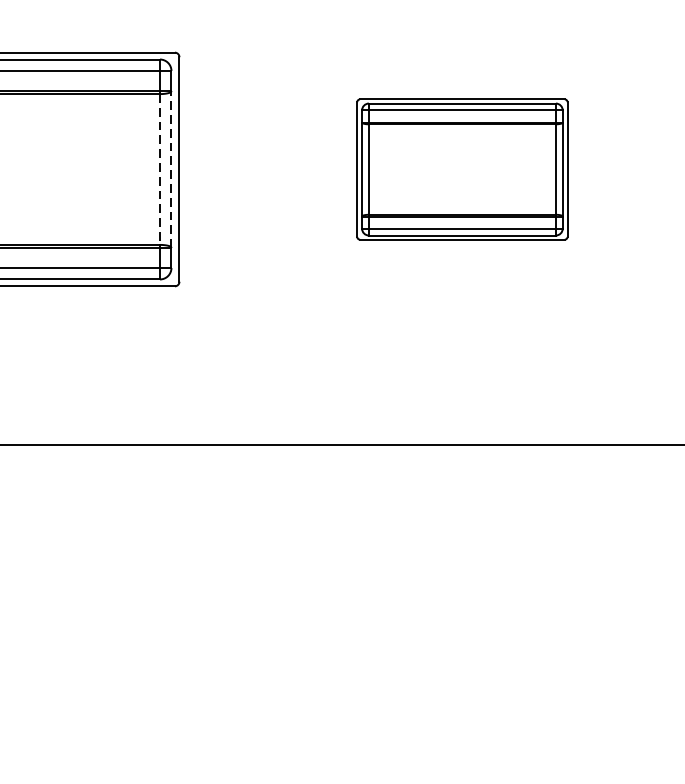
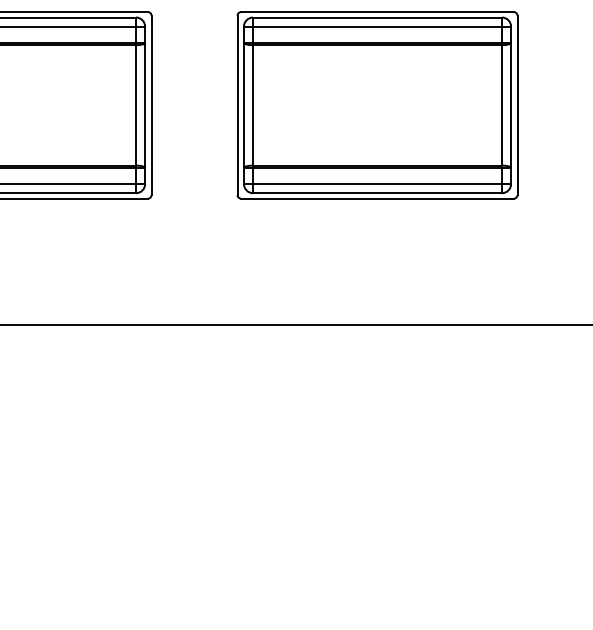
line: (160, 169) -> (136, 105), dashed -> solid
line: (171, 169) -> (145, 105), dashed -> solid
part: (462, 169) -> (377, 105), size x1.67

